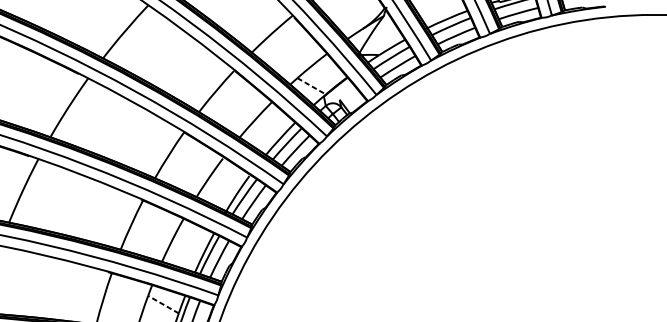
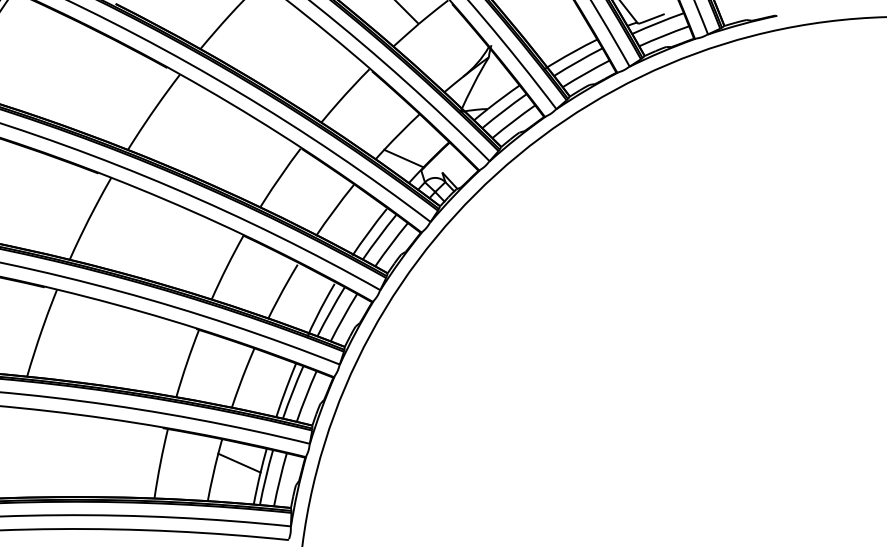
line: (311, 86) -> (403, 158), dashed -> solid
line: (163, 304) -> (239, 462), dashed -> solid

